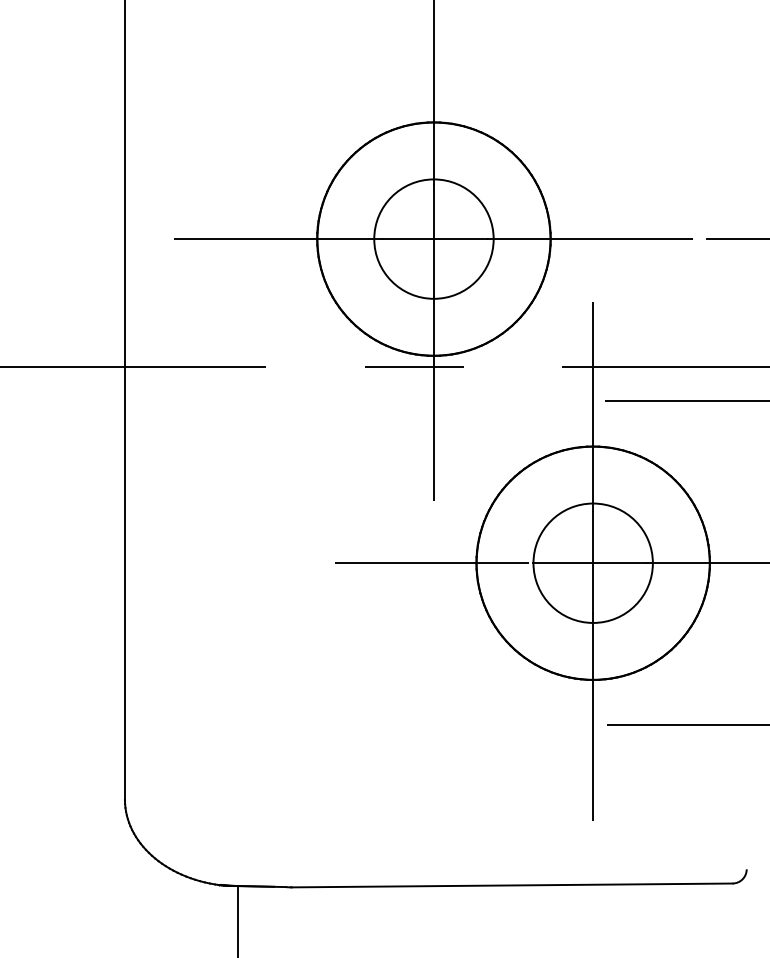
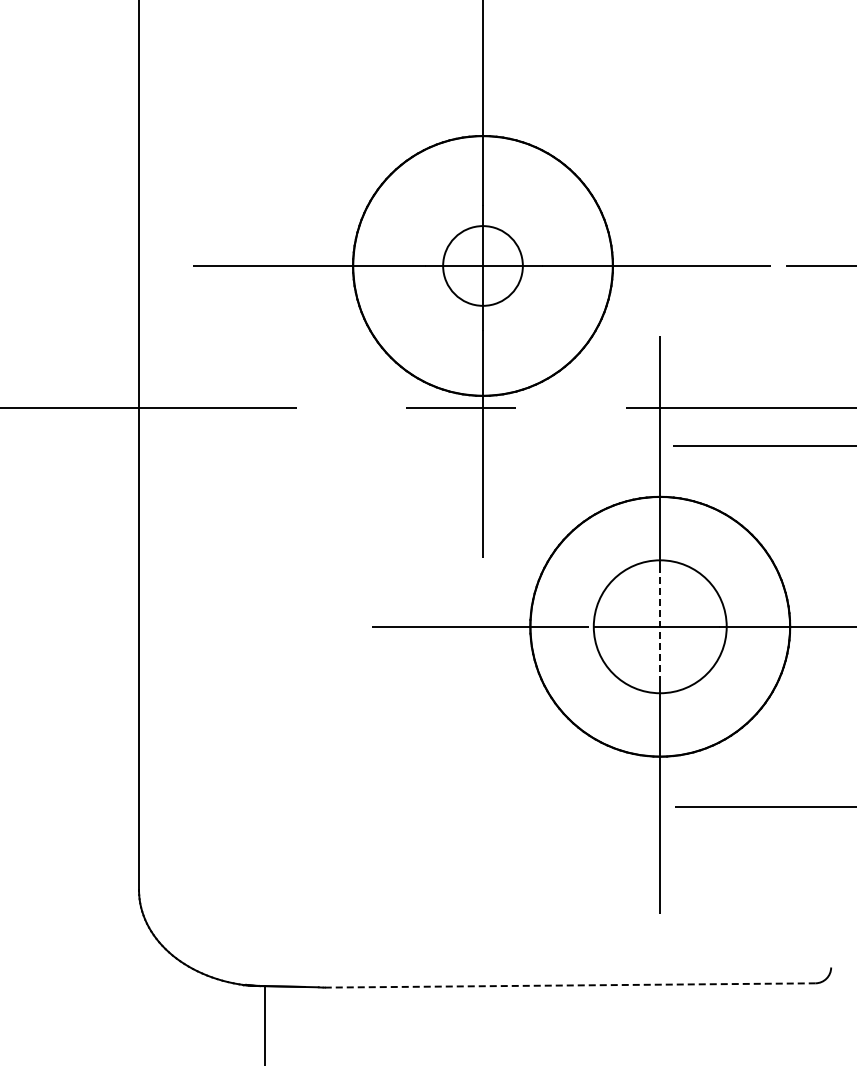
circle: (433, 238) -> (482, 265), size x0.6
line: (593, 562) -> (660, 625), solid -> dashed
line: (512, 885) -> (570, 985), solid -> dashed

